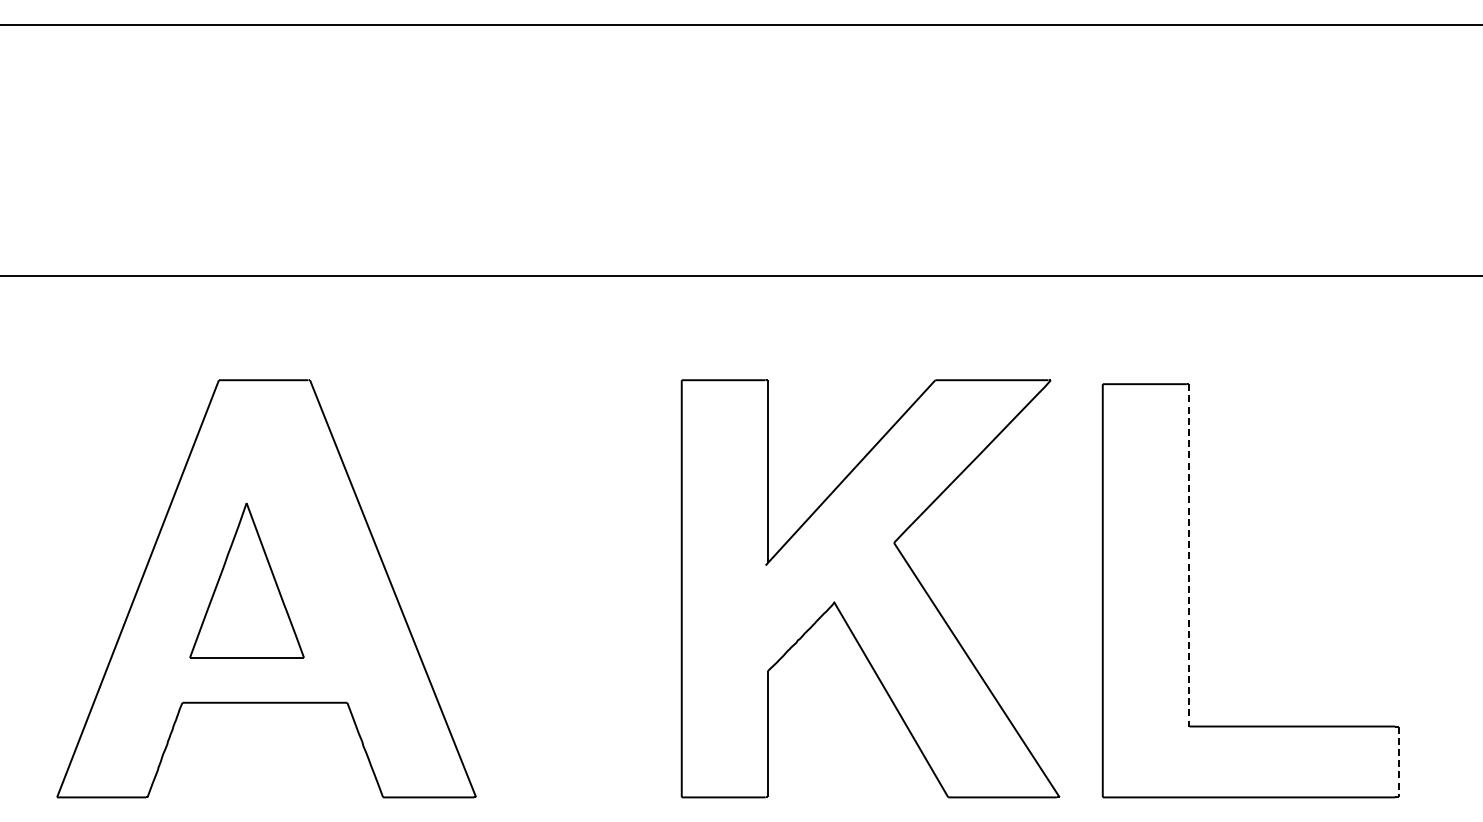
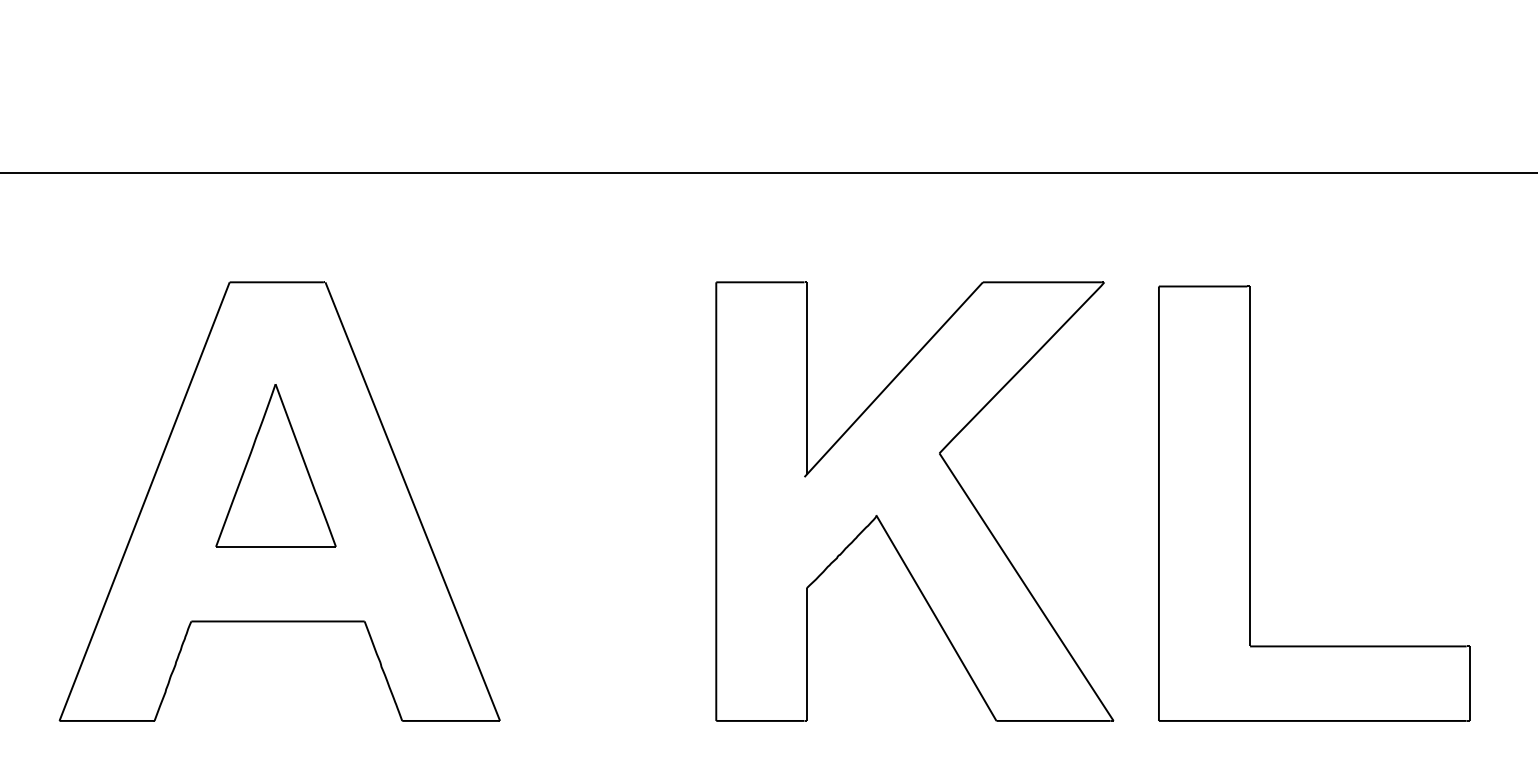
line: (1189, 555) -> (1250, 466), dashed -> solid
part: (246, 580) -> (275, 465), moved
line: (1398, 762) -> (1469, 684), dashed -> solid

